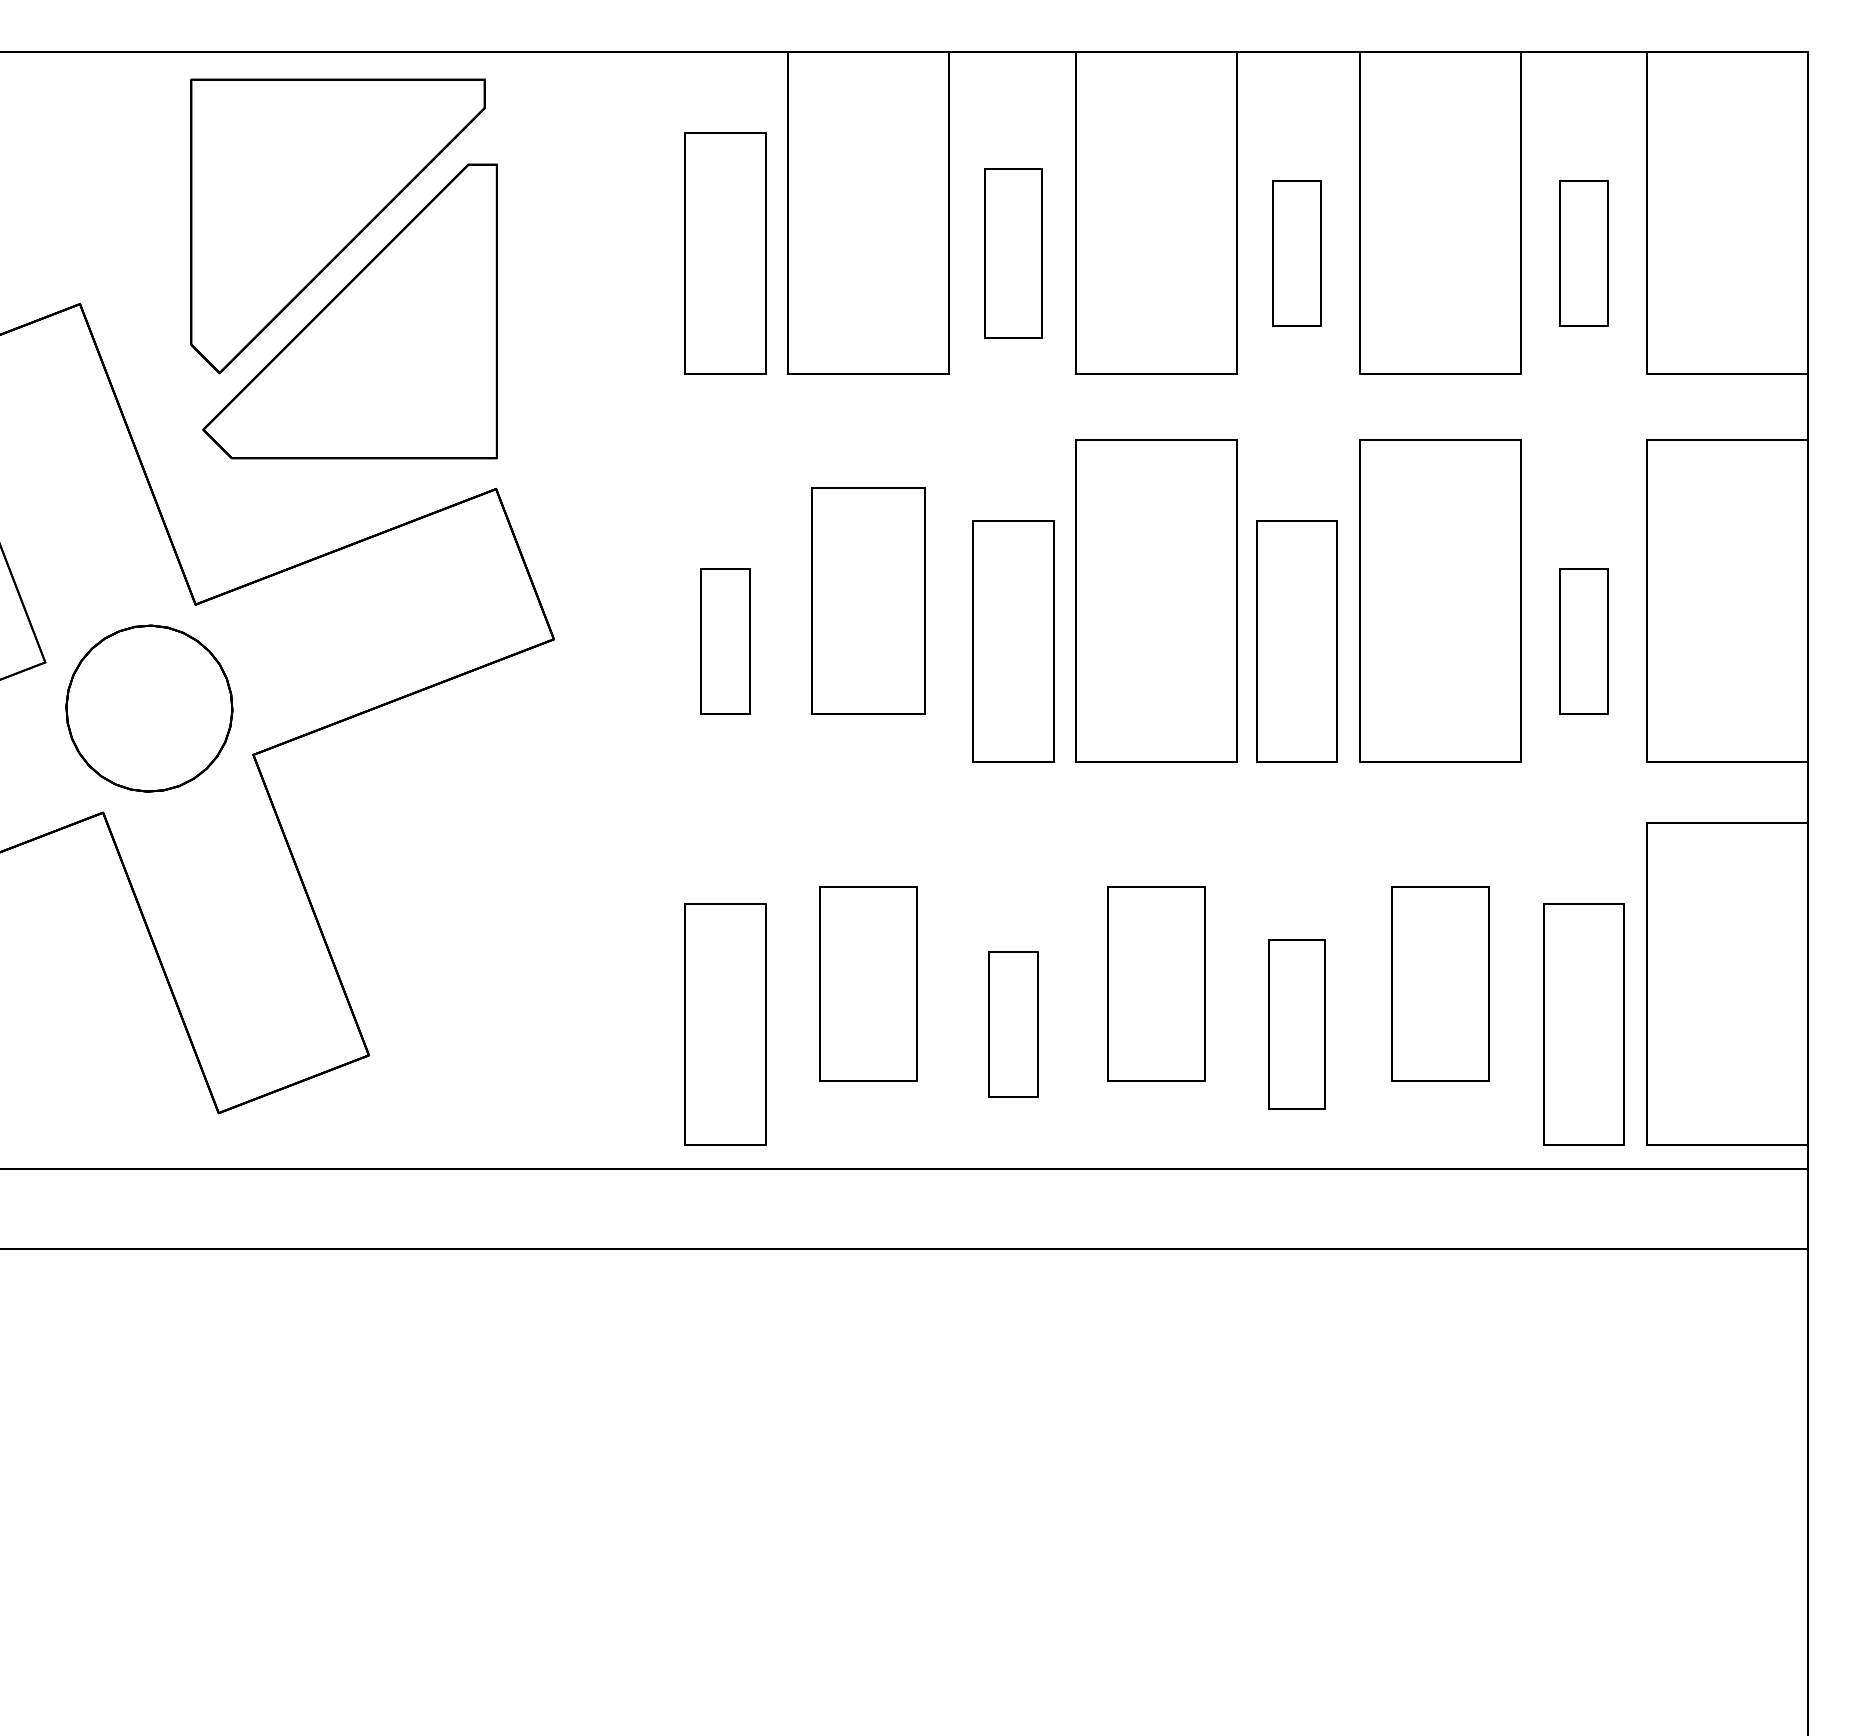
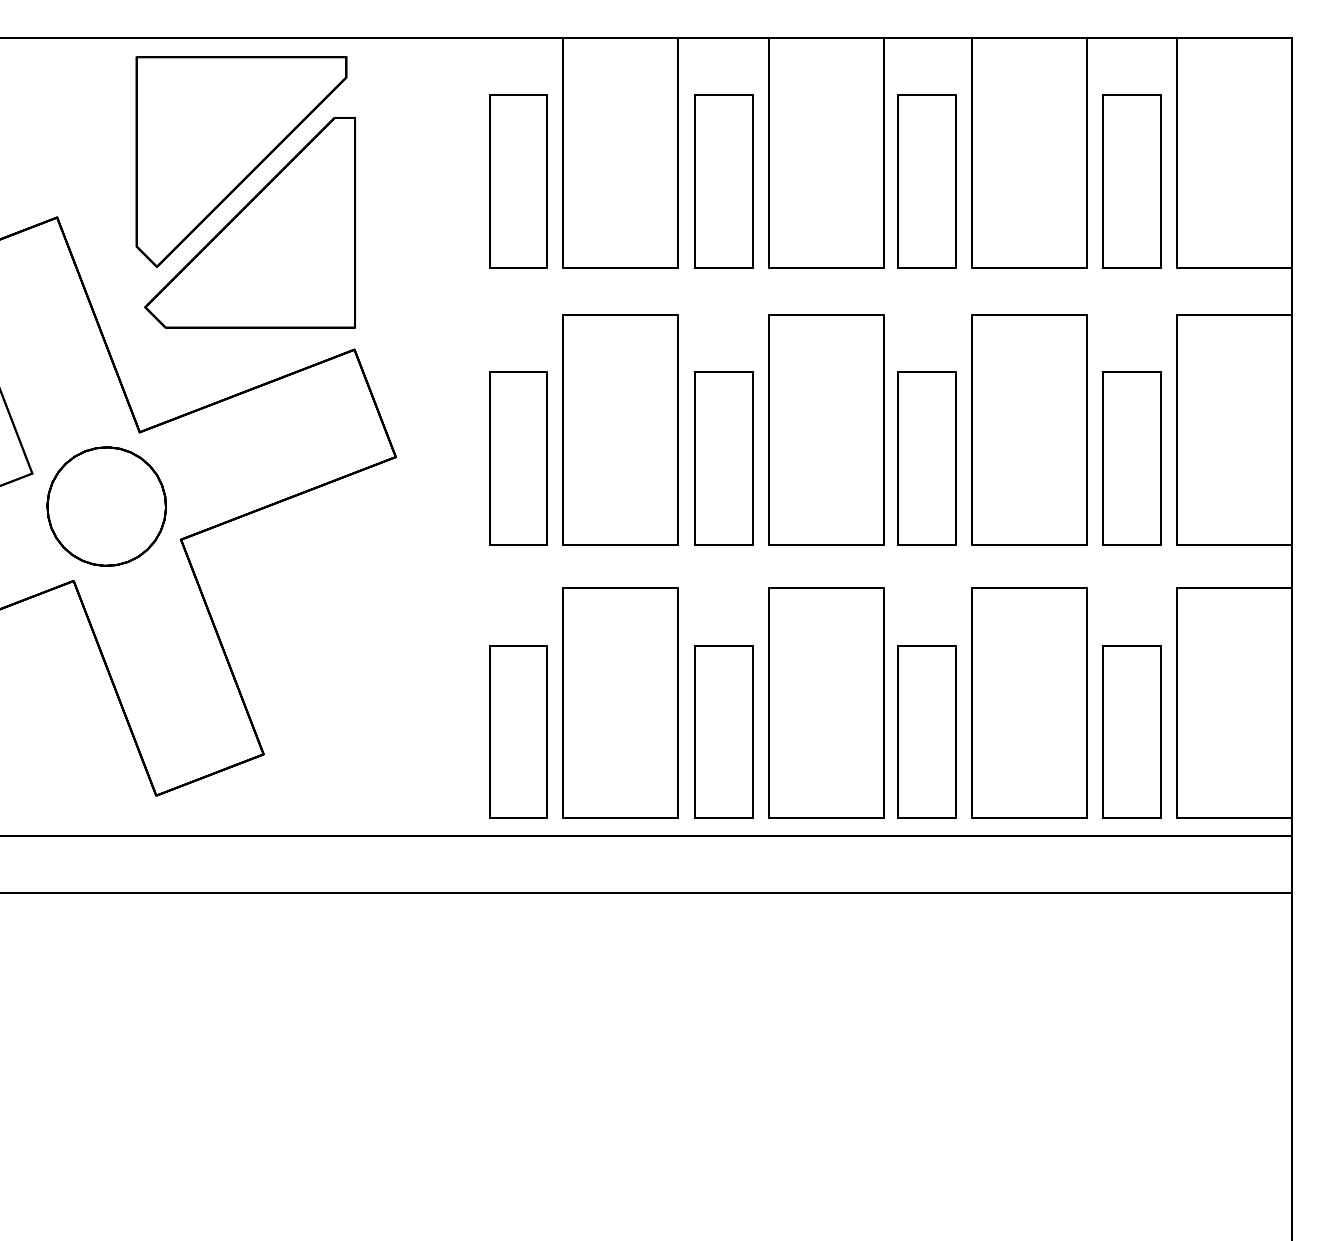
part: (1013, 253) -> (724, 181), size x1.43
part: (1296, 253) -> (926, 181), size x1.67
part: (1583, 253) -> (1131, 181), size x1.67
part: (868, 600) -> (620, 429), size x1.43
part: (725, 641) -> (518, 458), size x1.67
part: (1583, 641) -> (1131, 458), size x1.67
part: (868, 983) -> (620, 703), size x1.67
part: (1156, 983) -> (826, 703), size x1.67
part: (1440, 983) -> (1029, 703), size x1.67
part: (1013, 1024) -> (724, 732), size x1.67
part: (1296, 1024) -> (926, 732), size x1.43

